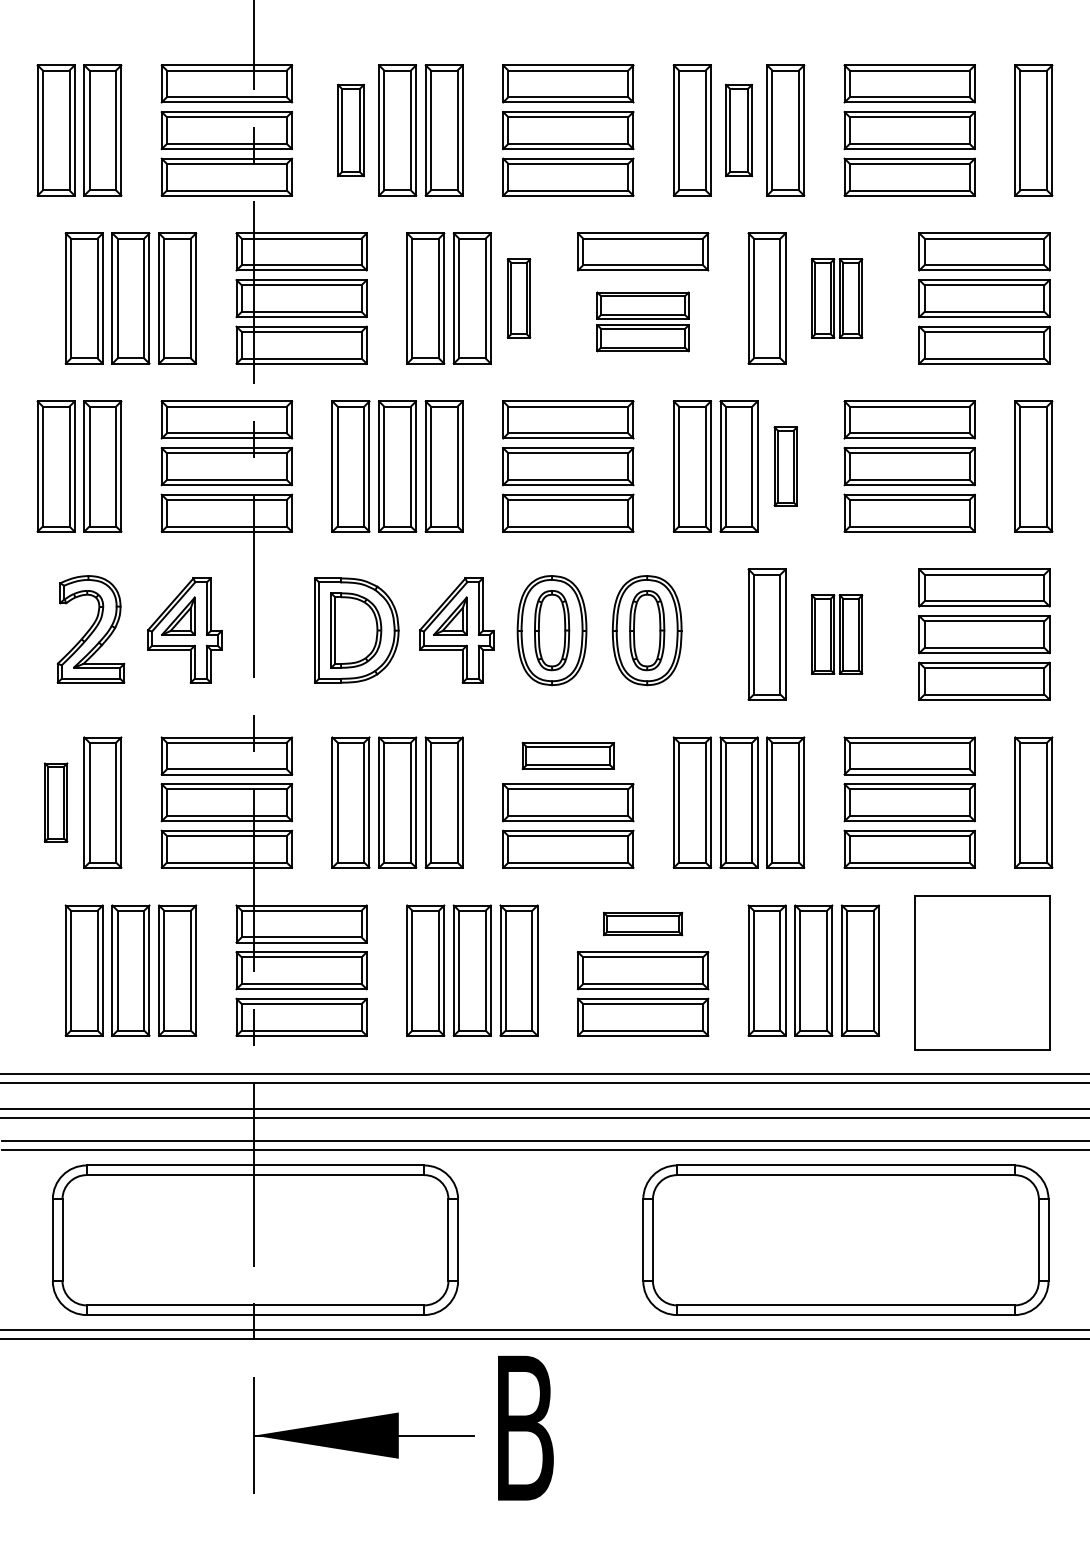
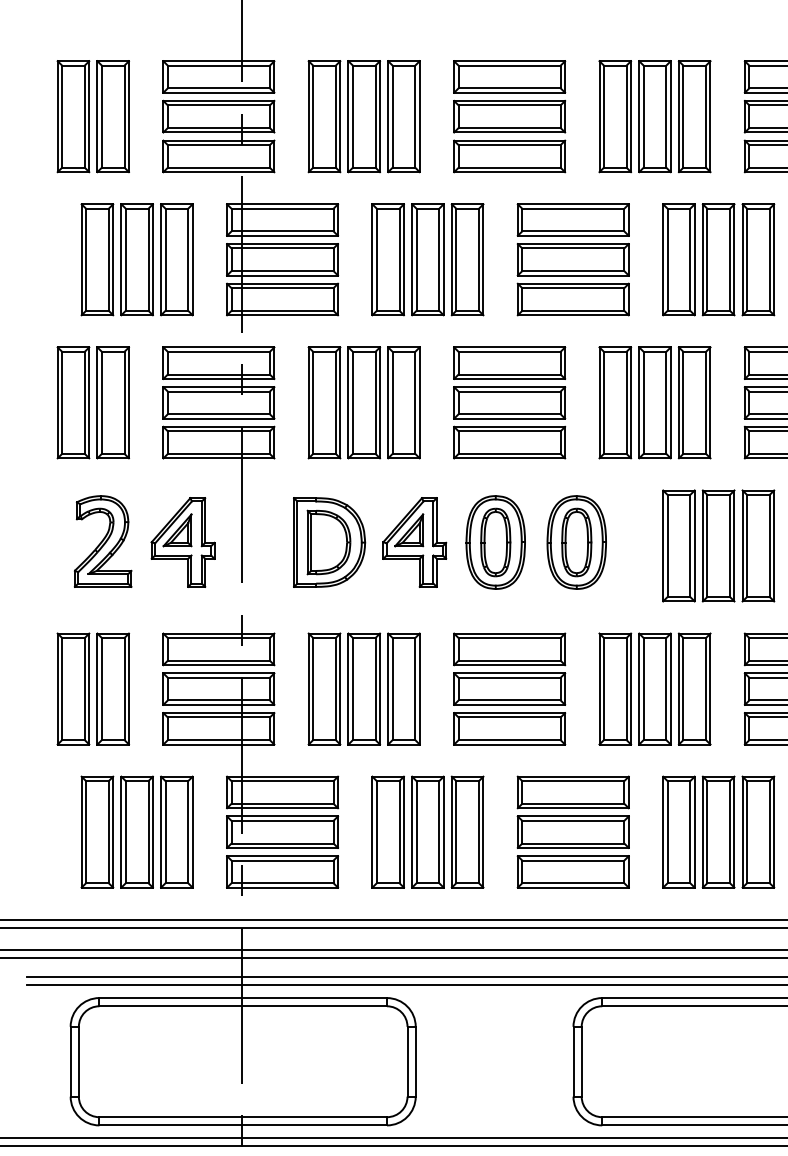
part: (350, 130) -> (324, 116), size x1.43
part: (738, 130) -> (654, 116), size x1.43
part: (518, 298) -> (467, 259), size x1.67
part: (836, 298) -> (738, 259), size x1.67
part: (642, 321) -> (572, 279), size x1.43
part: (785, 466) -> (694, 402), size x1.67
part: (836, 634) -> (738, 545), size x1.67
part: (568, 755) -> (509, 648), size x1.43
part: (55, 802) -> (72, 688), size x1.67
part: (642, 923) -> (572, 791), size x1.67

